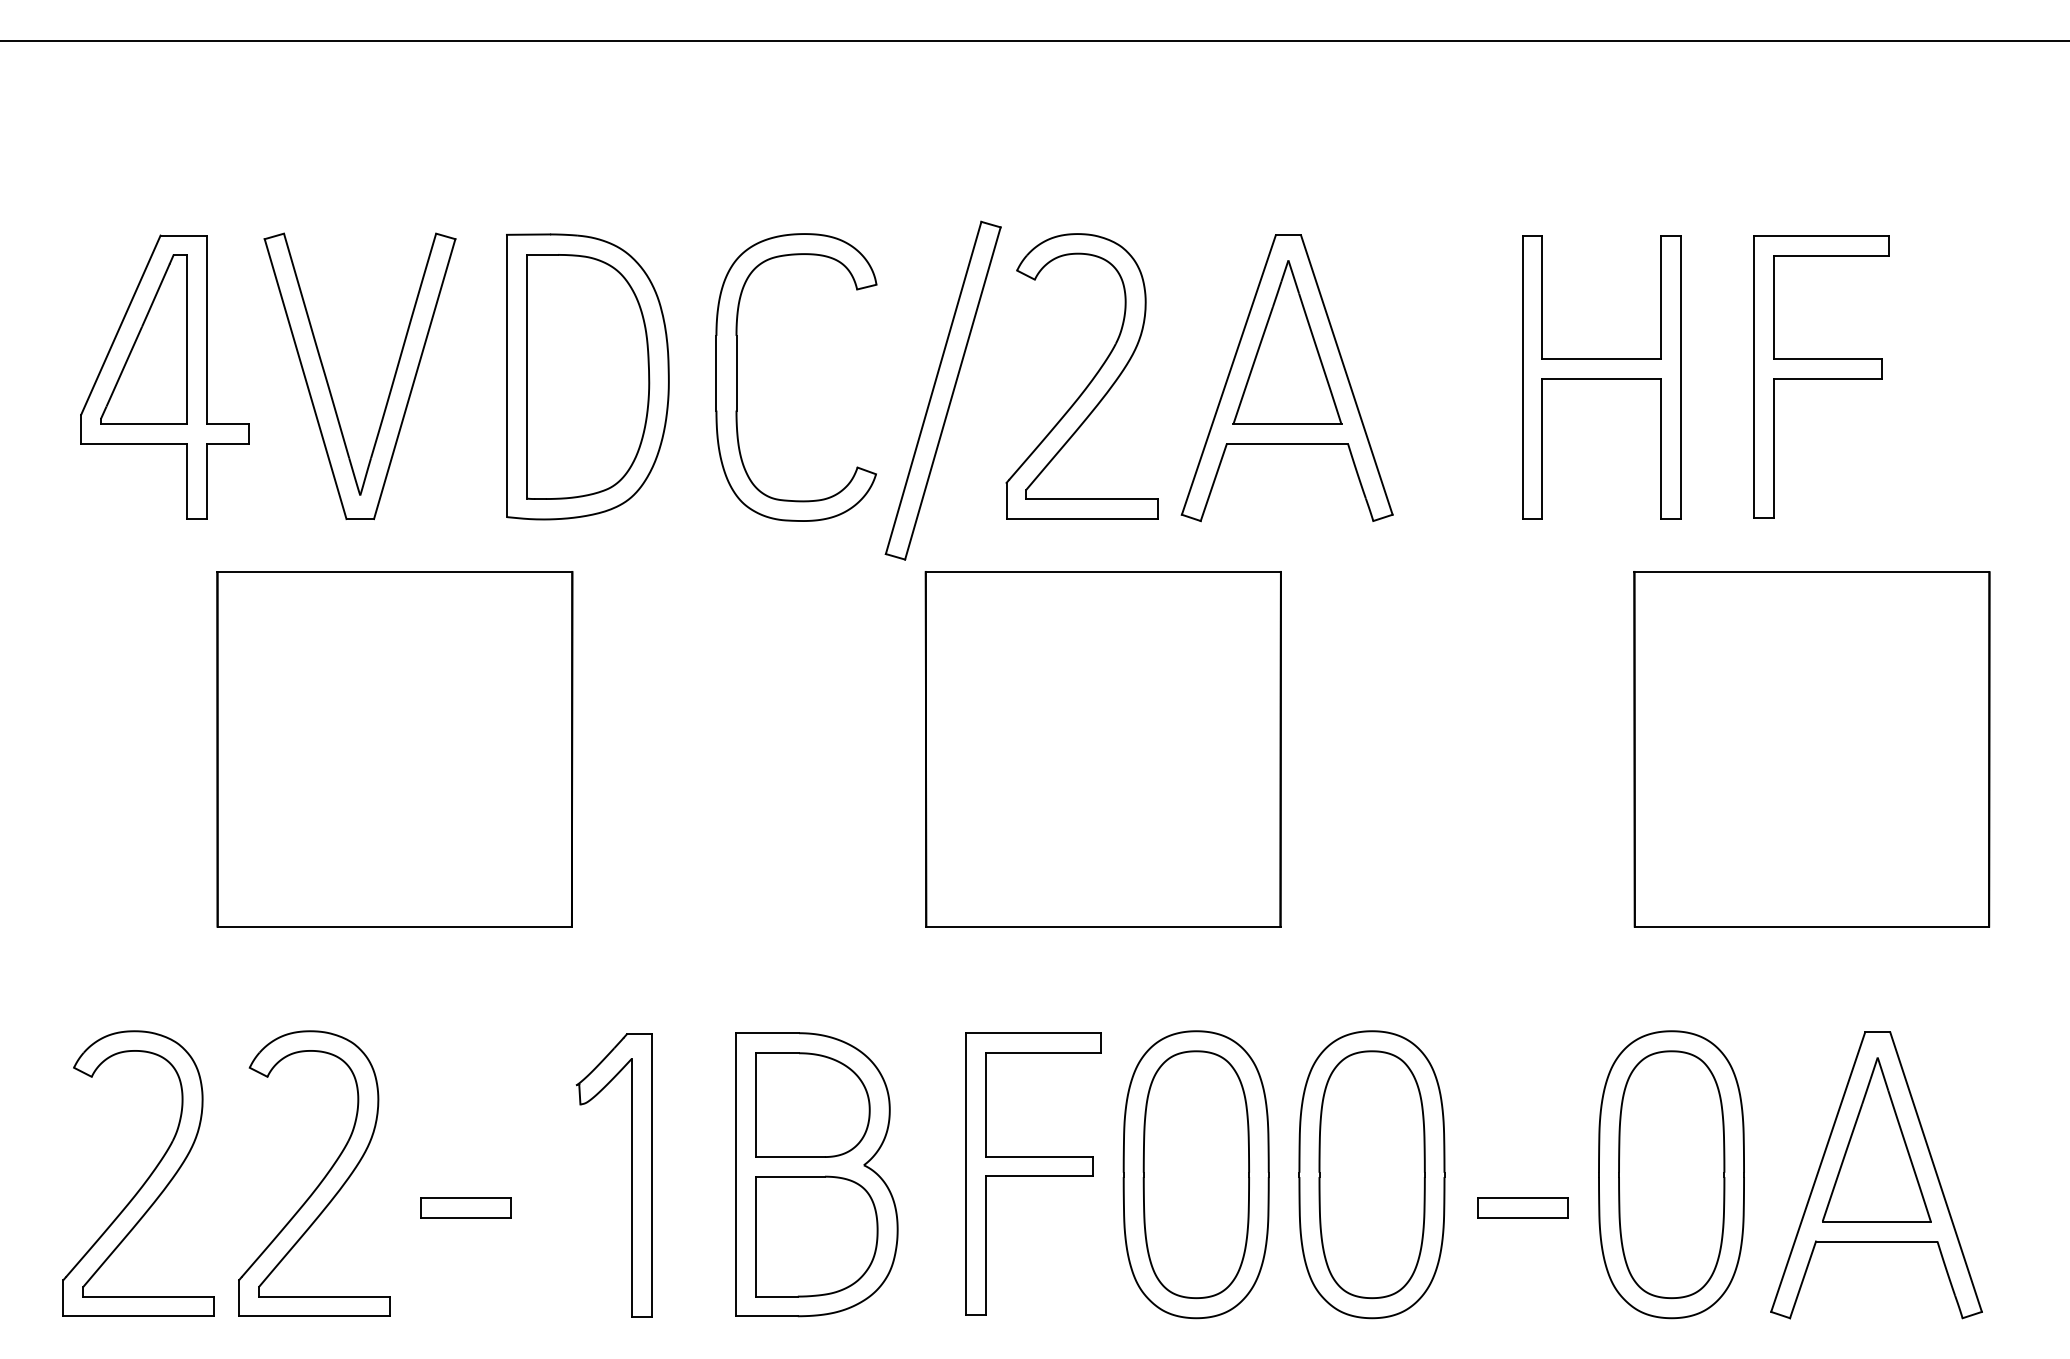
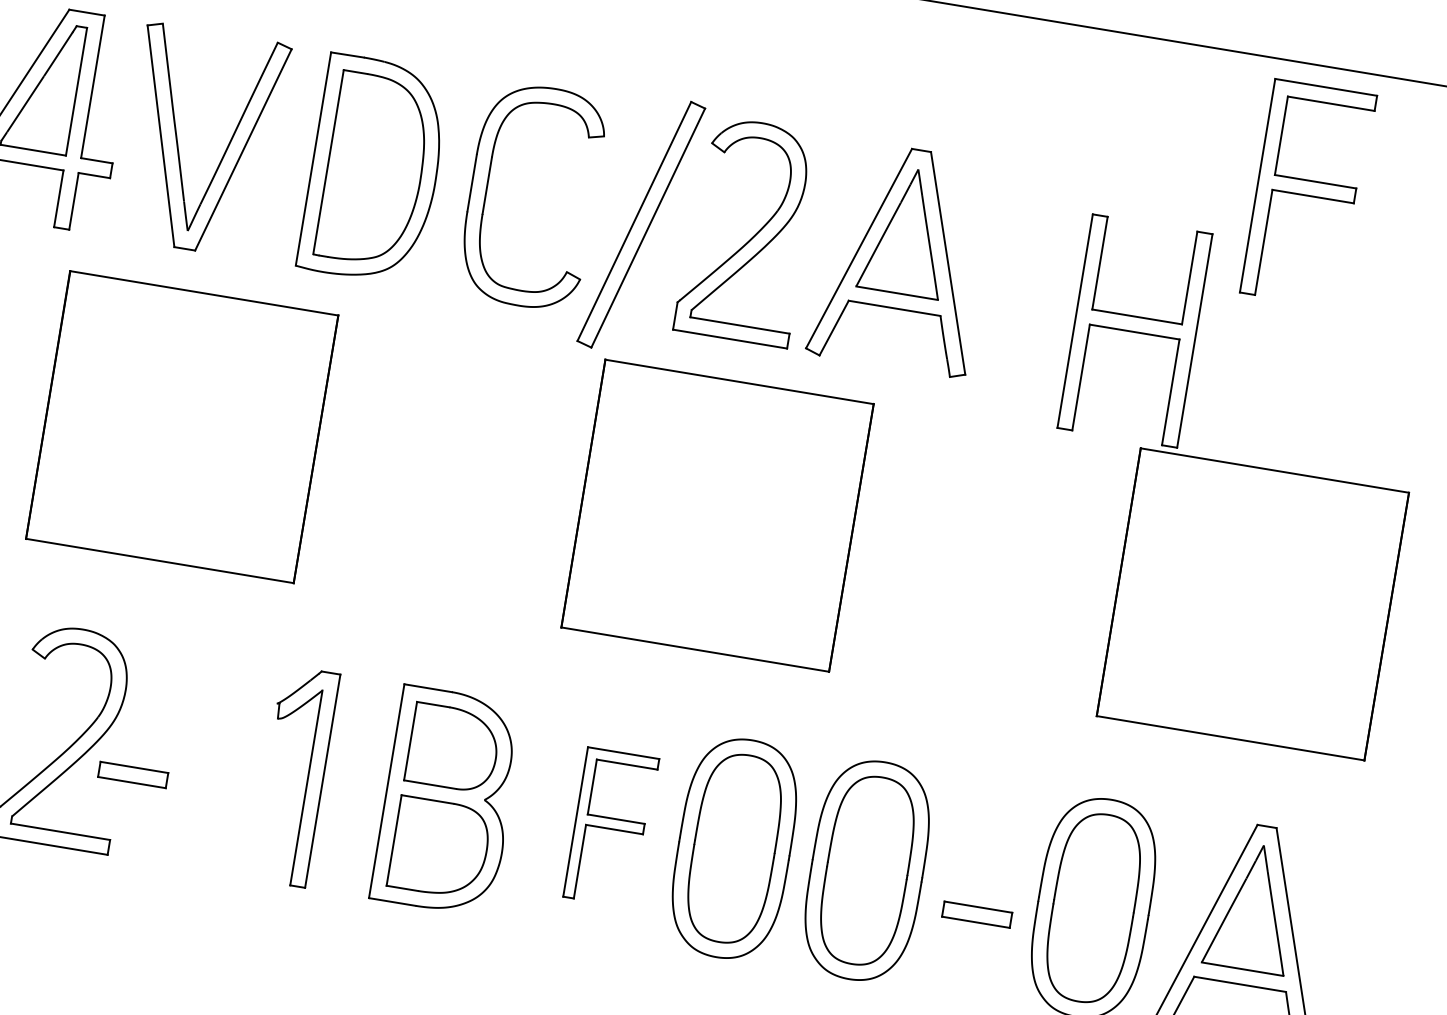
part: (1821, 376) -> (1308, 193), moved
part: (1601, 377) -> (1134, 331), moved
part: (1033, 1173) -> (611, 827), size x0.7
part: (465, 1207) -> (132, 774), moved

